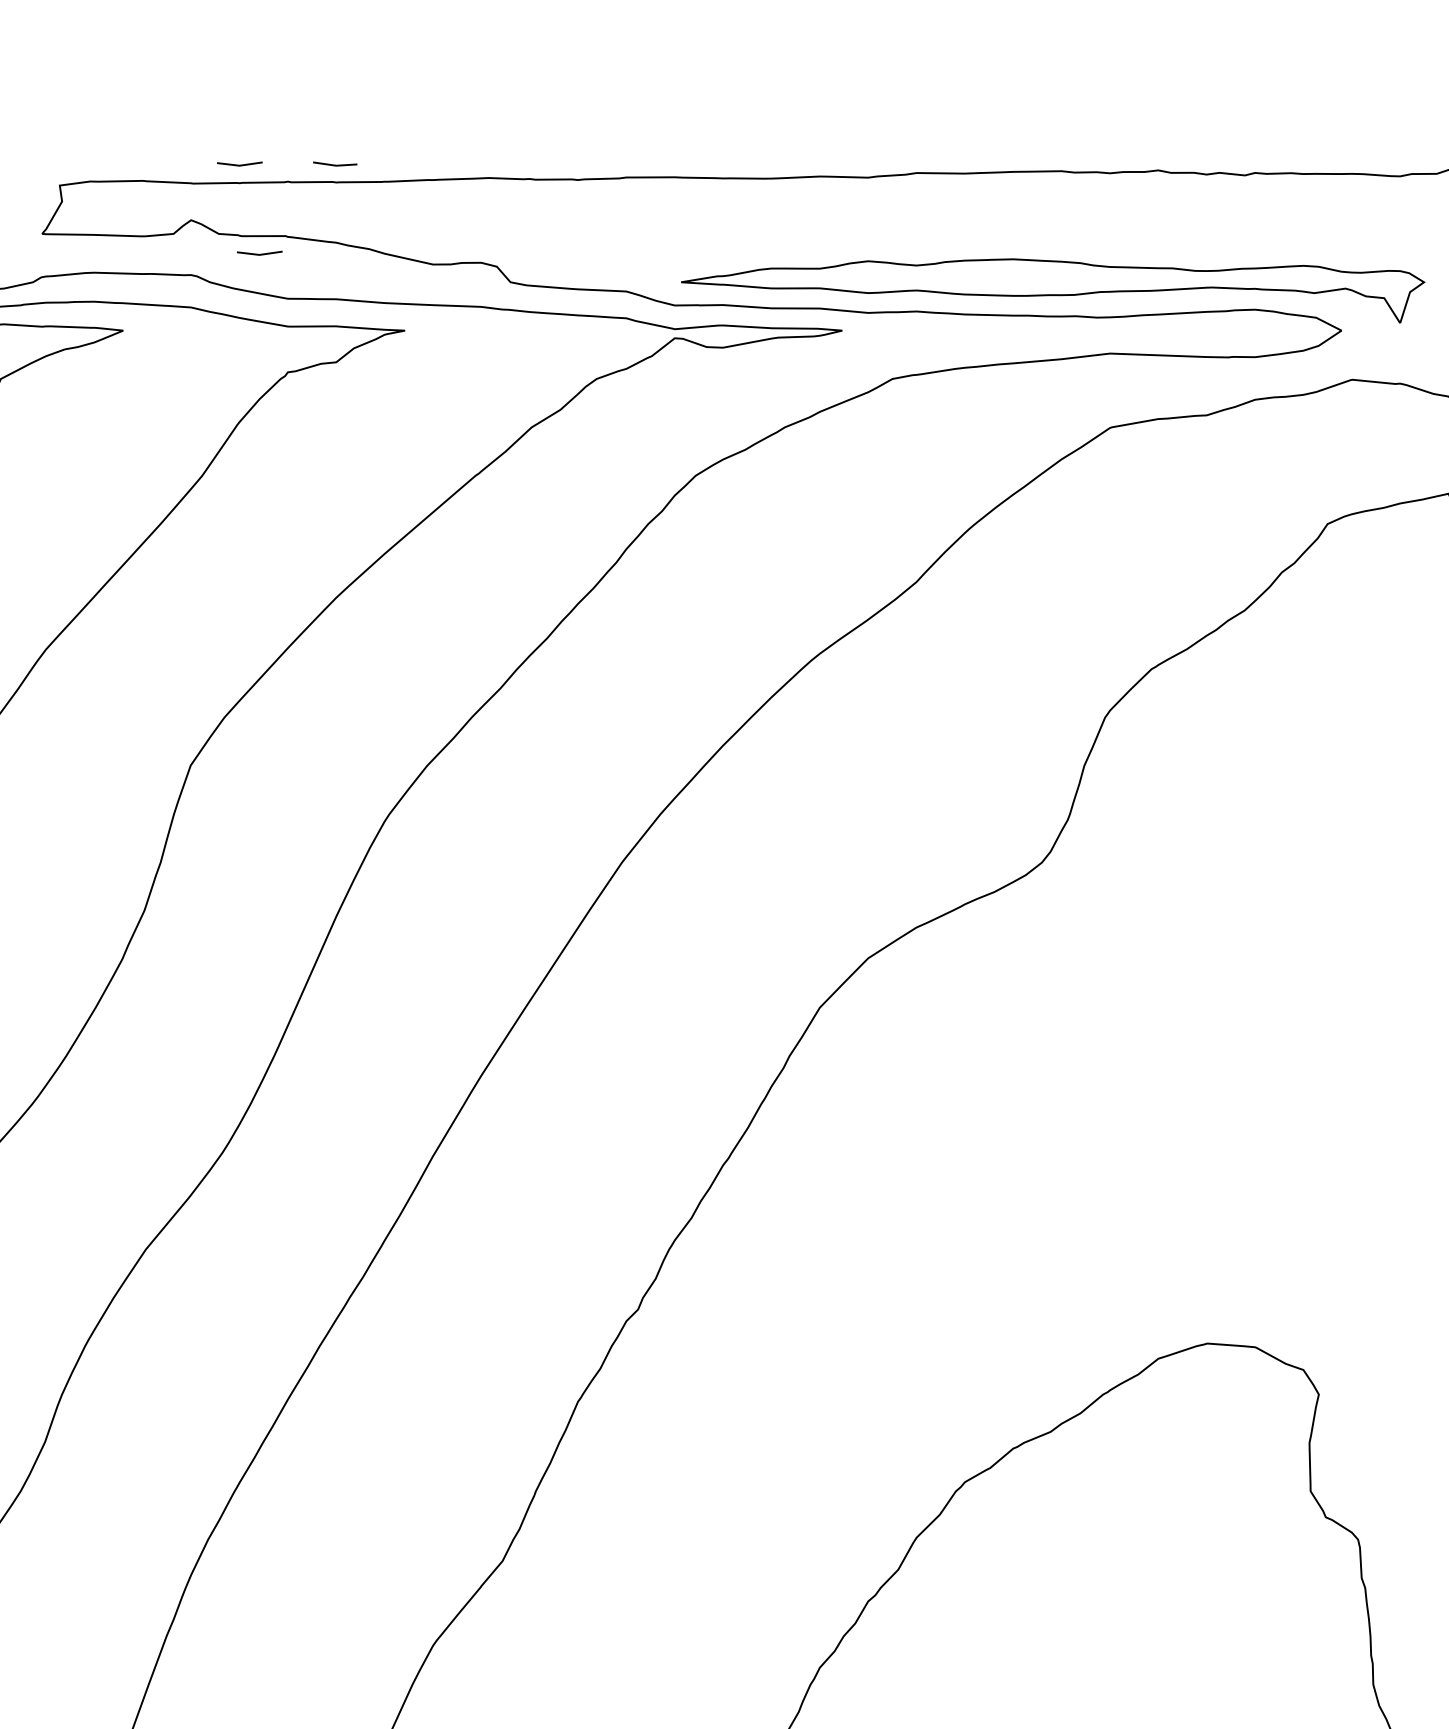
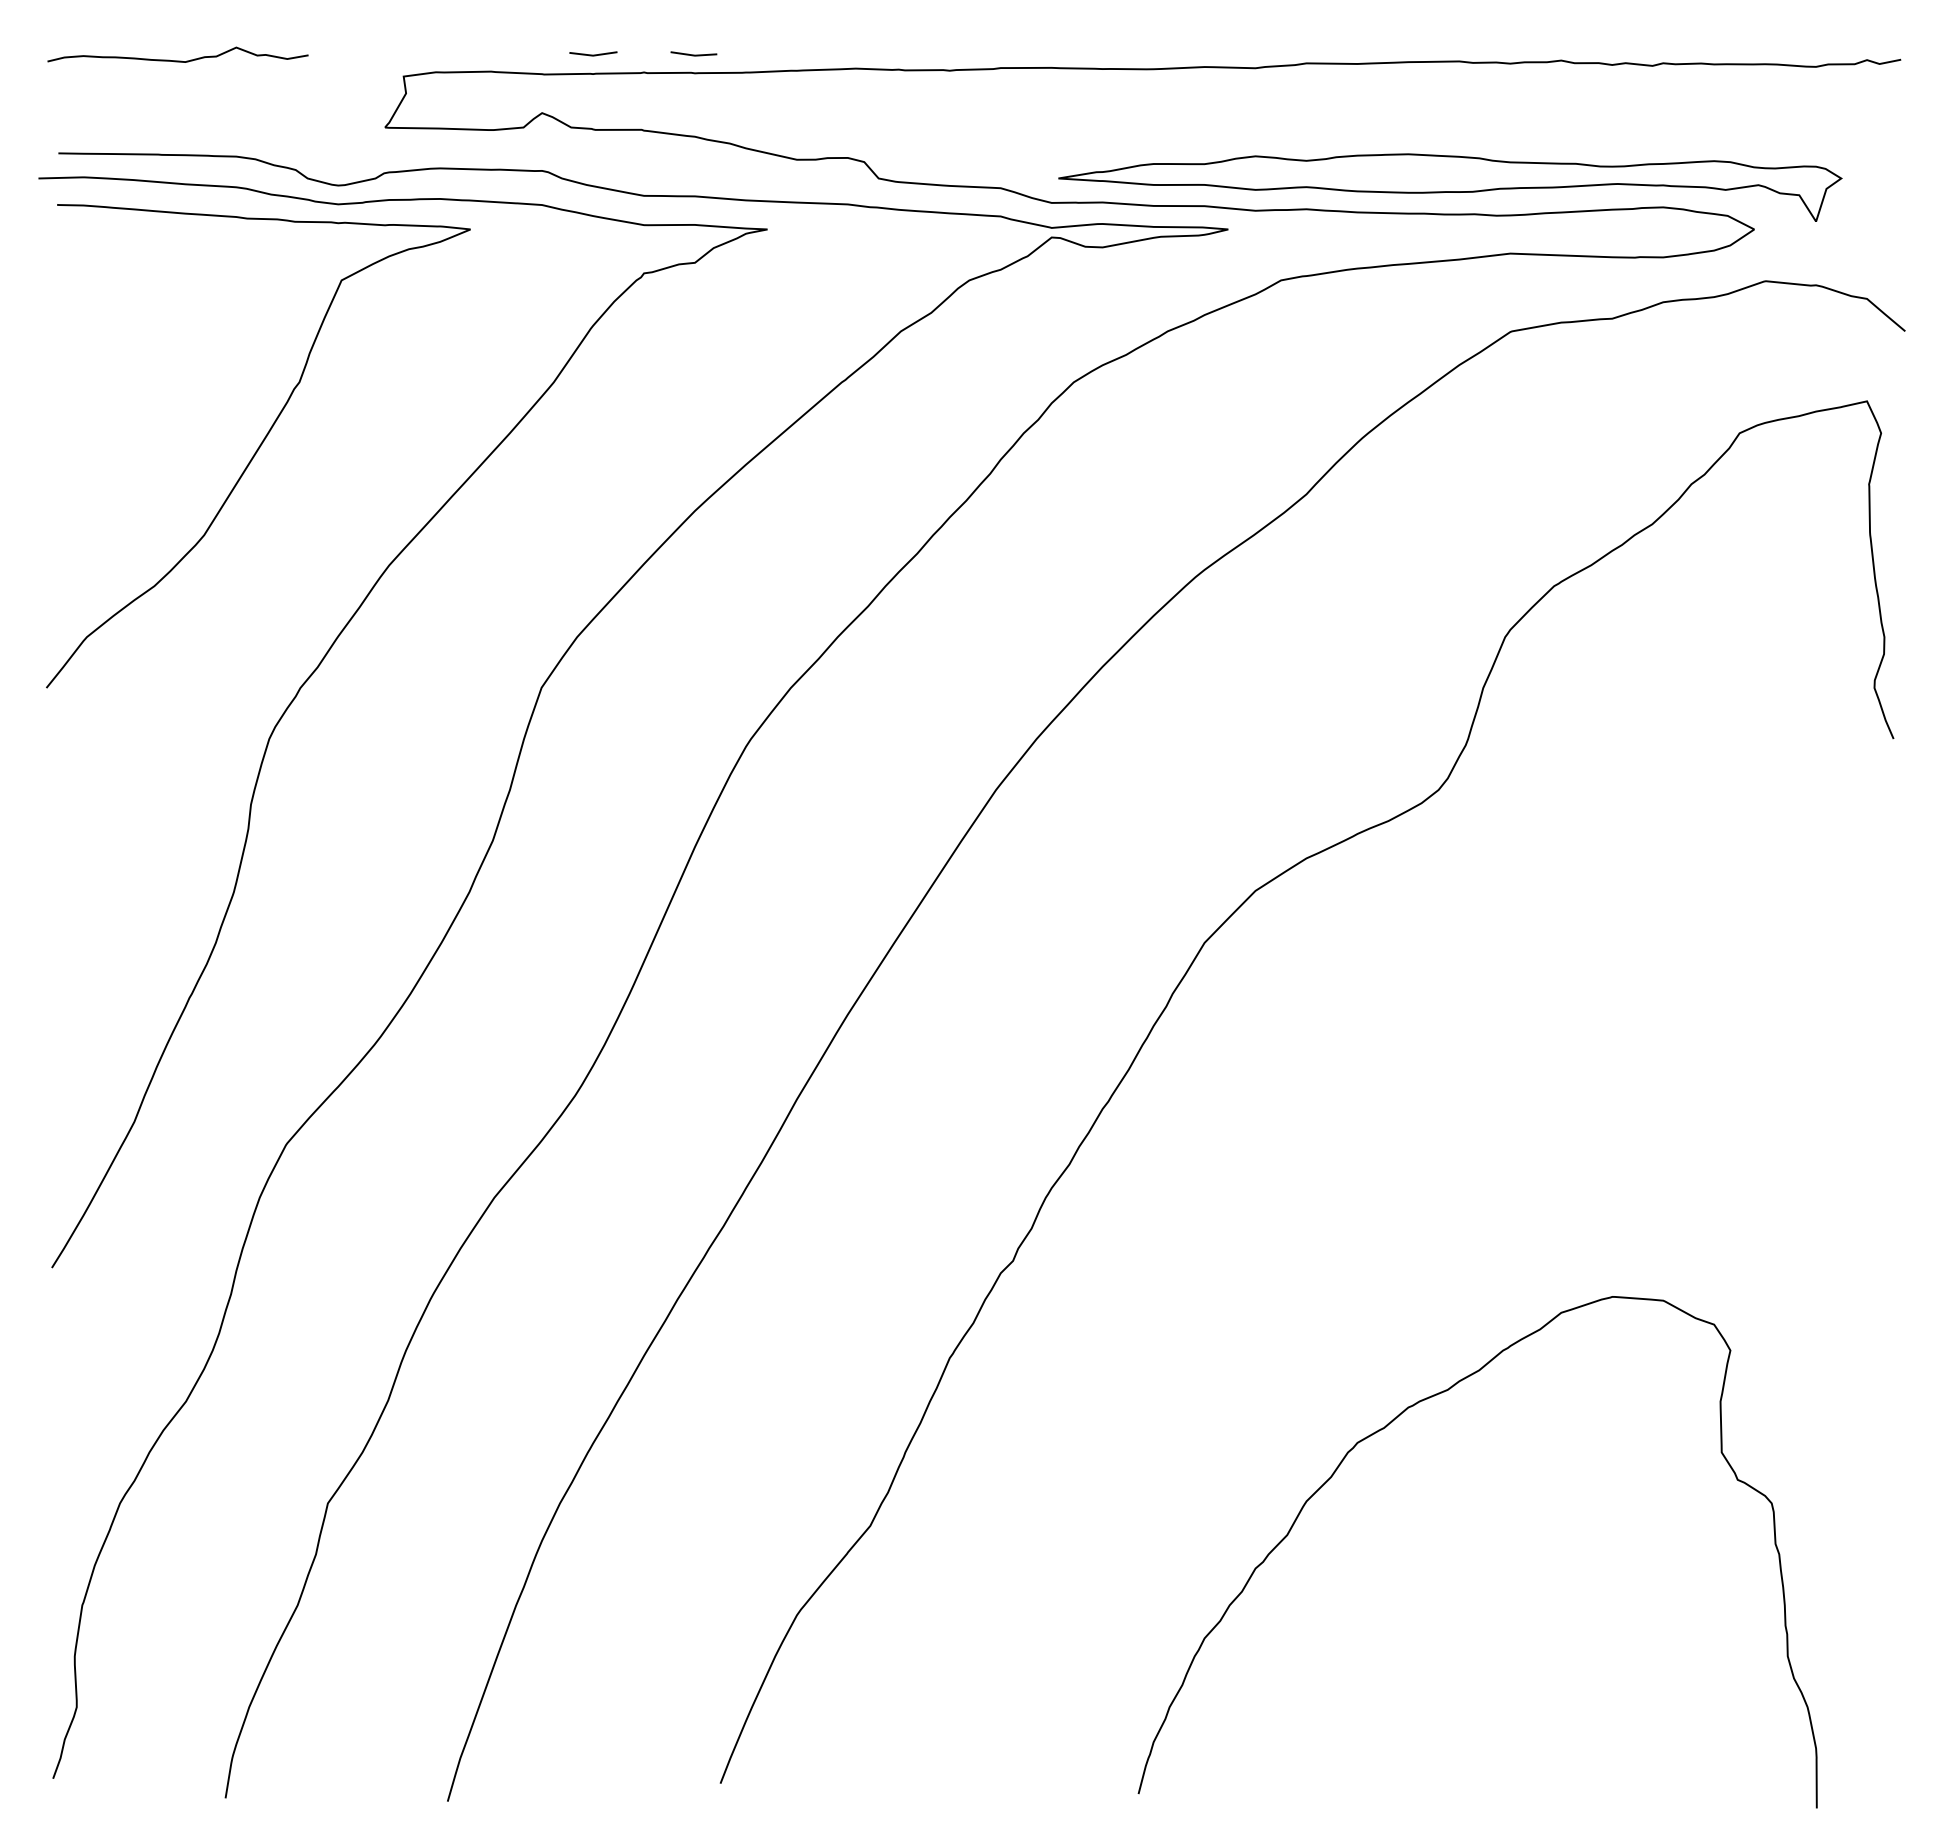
line: (259, 253) -> (614, 148), removed

